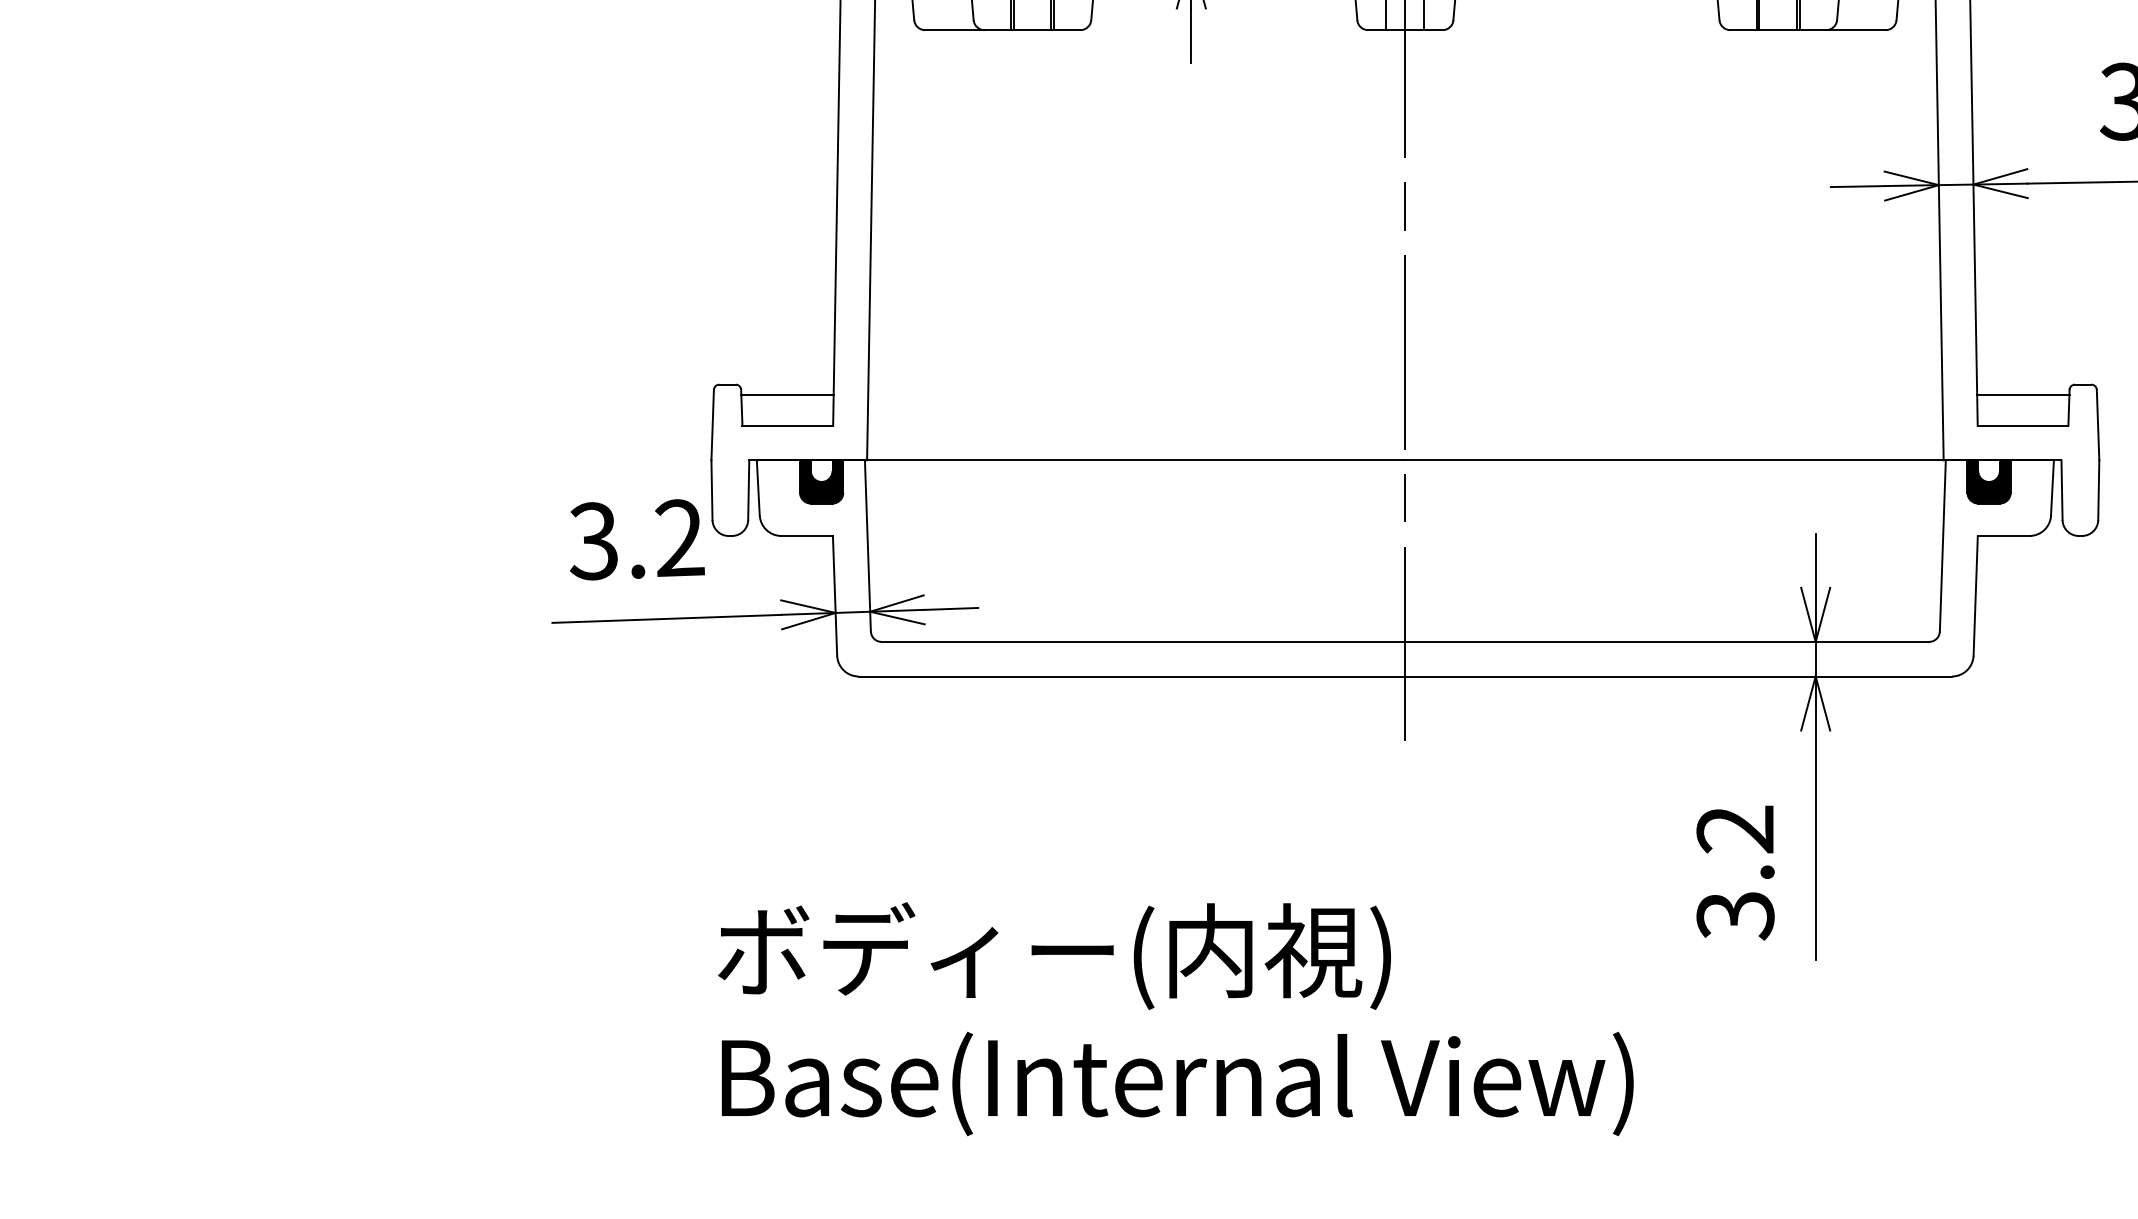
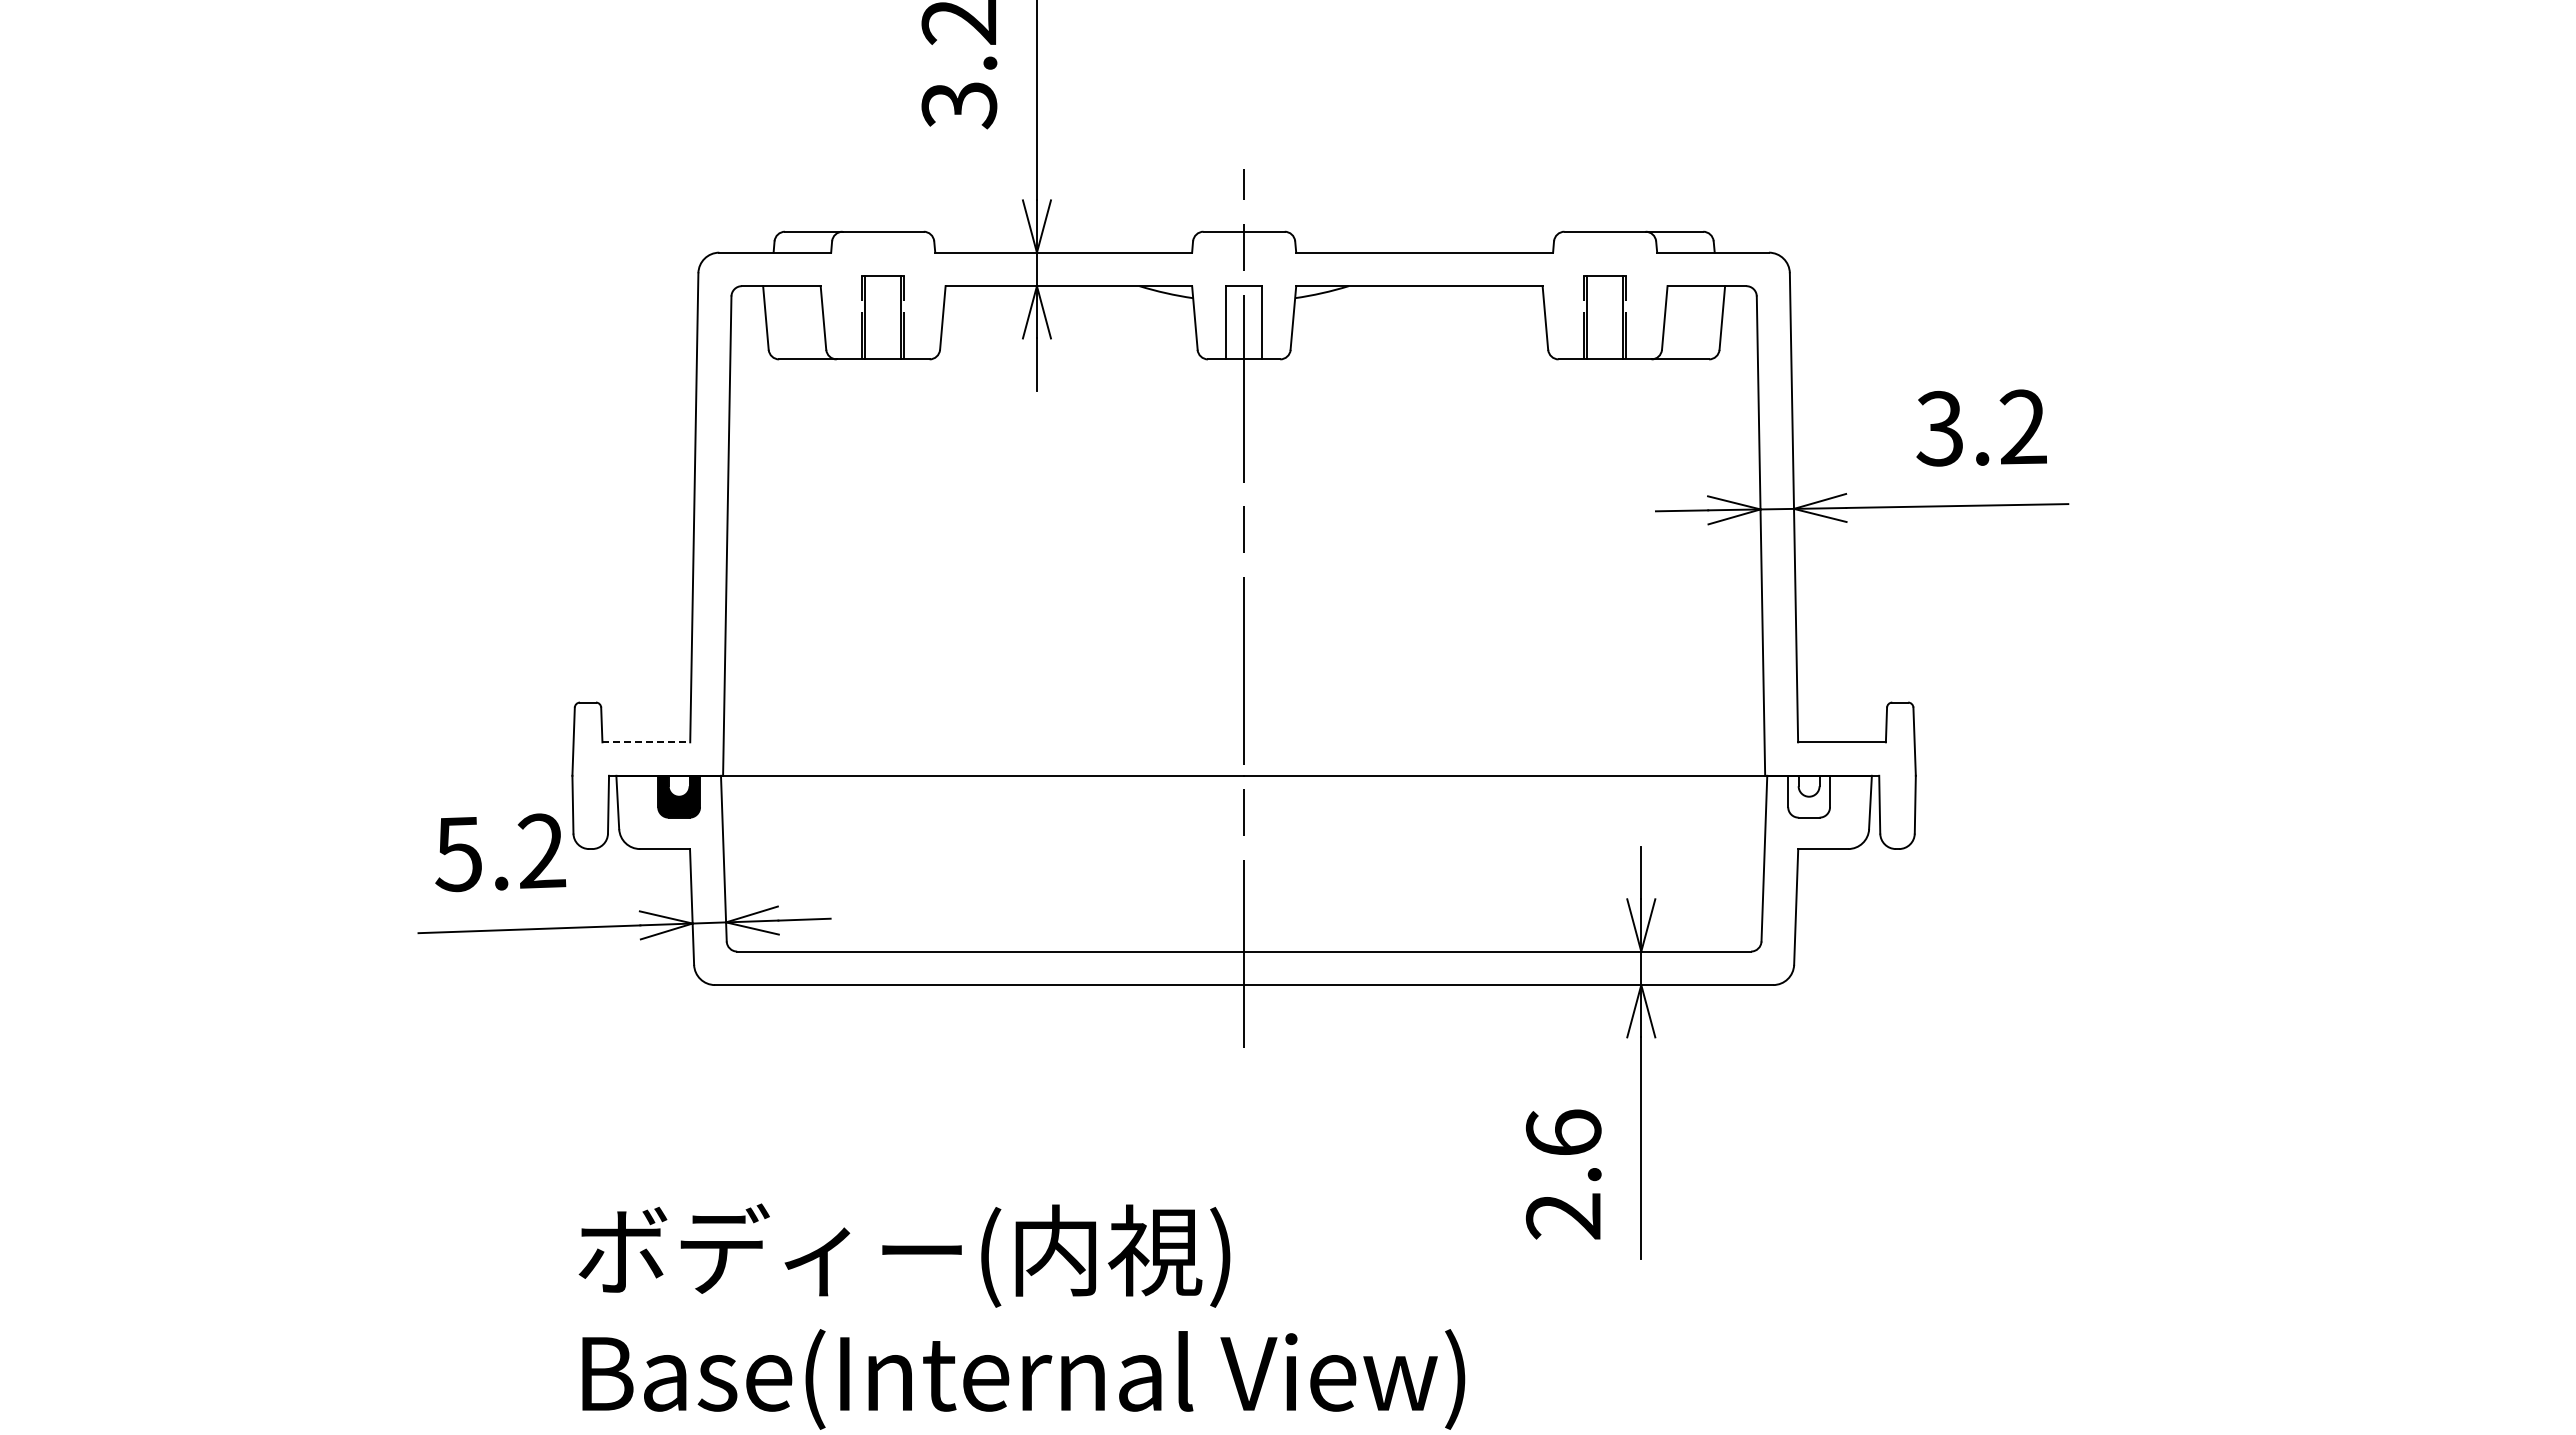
line: (786, 395) -> (645, 713), removed
line: (2023, 395) -> (1842, 713), removed
line: (787, 425) -> (646, 742), solid -> dashed
fill: (1989, 481) -> (1809, 796), removed
text: (593, 540) -> (458, 853), 3.2 -> 5.2
text: (1735, 872) -> (1563, 1174), 3.2 -> 2.6

